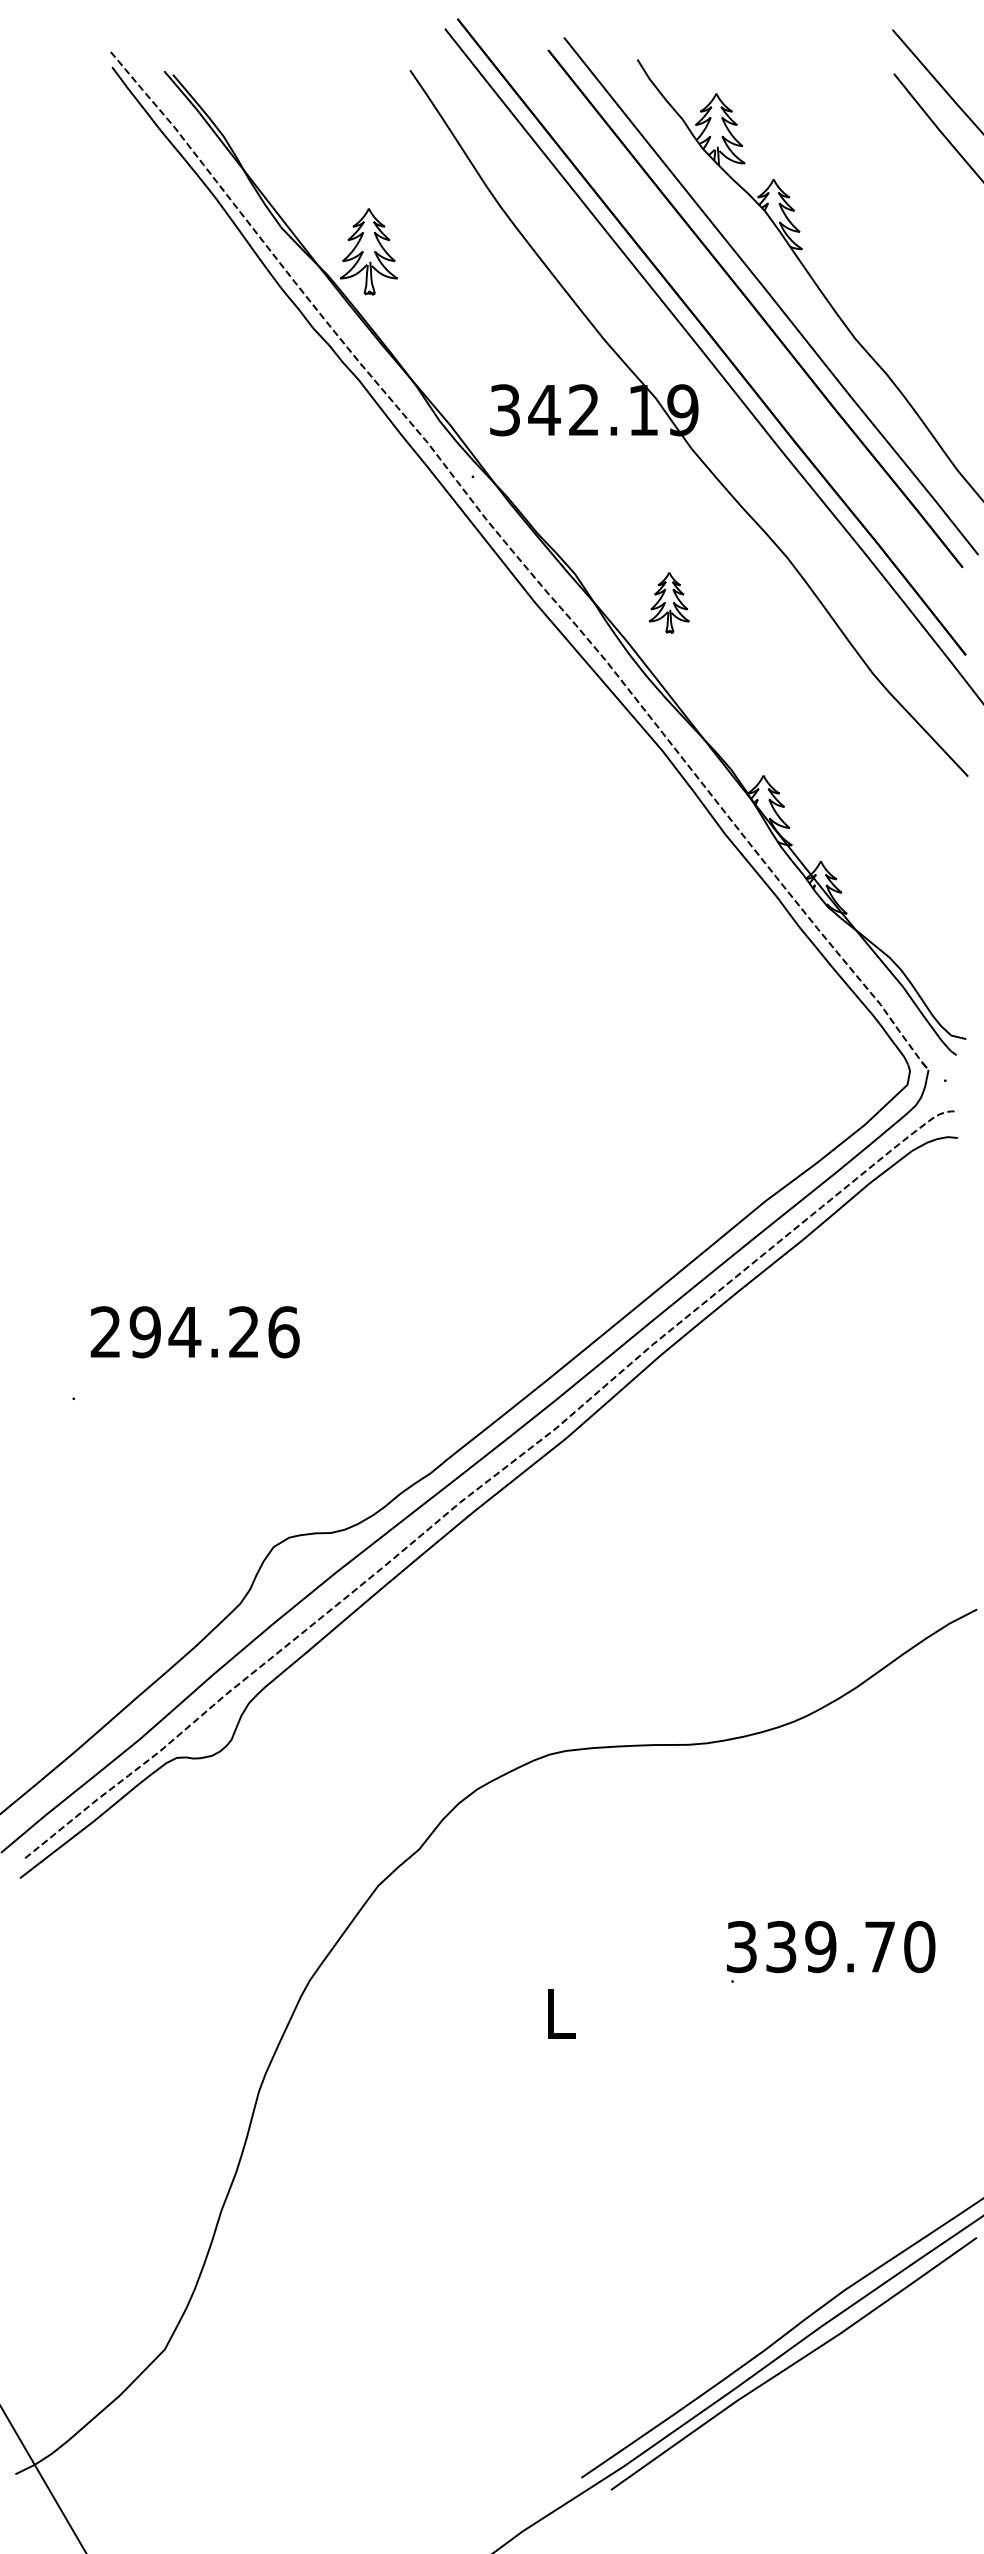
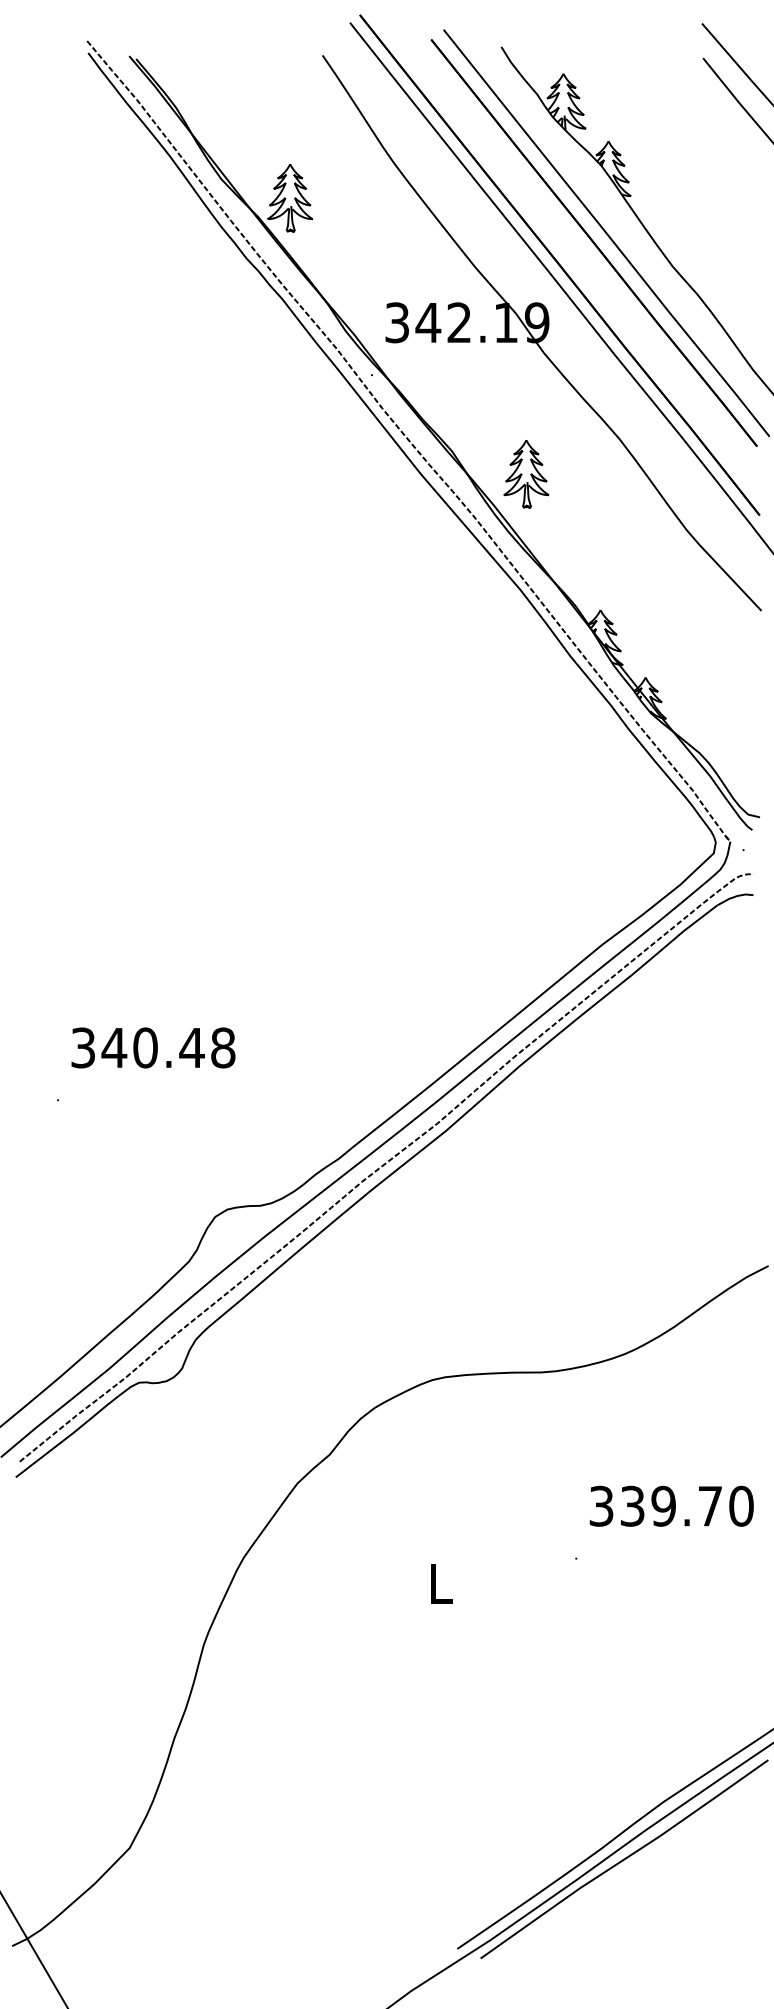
part: (669, 602) -> (526, 474), size x1.43
text: (194, 1332) -> (153, 1048), 294.26 -> 340.48
text: (831, 1947) -> (672, 1506), moved

